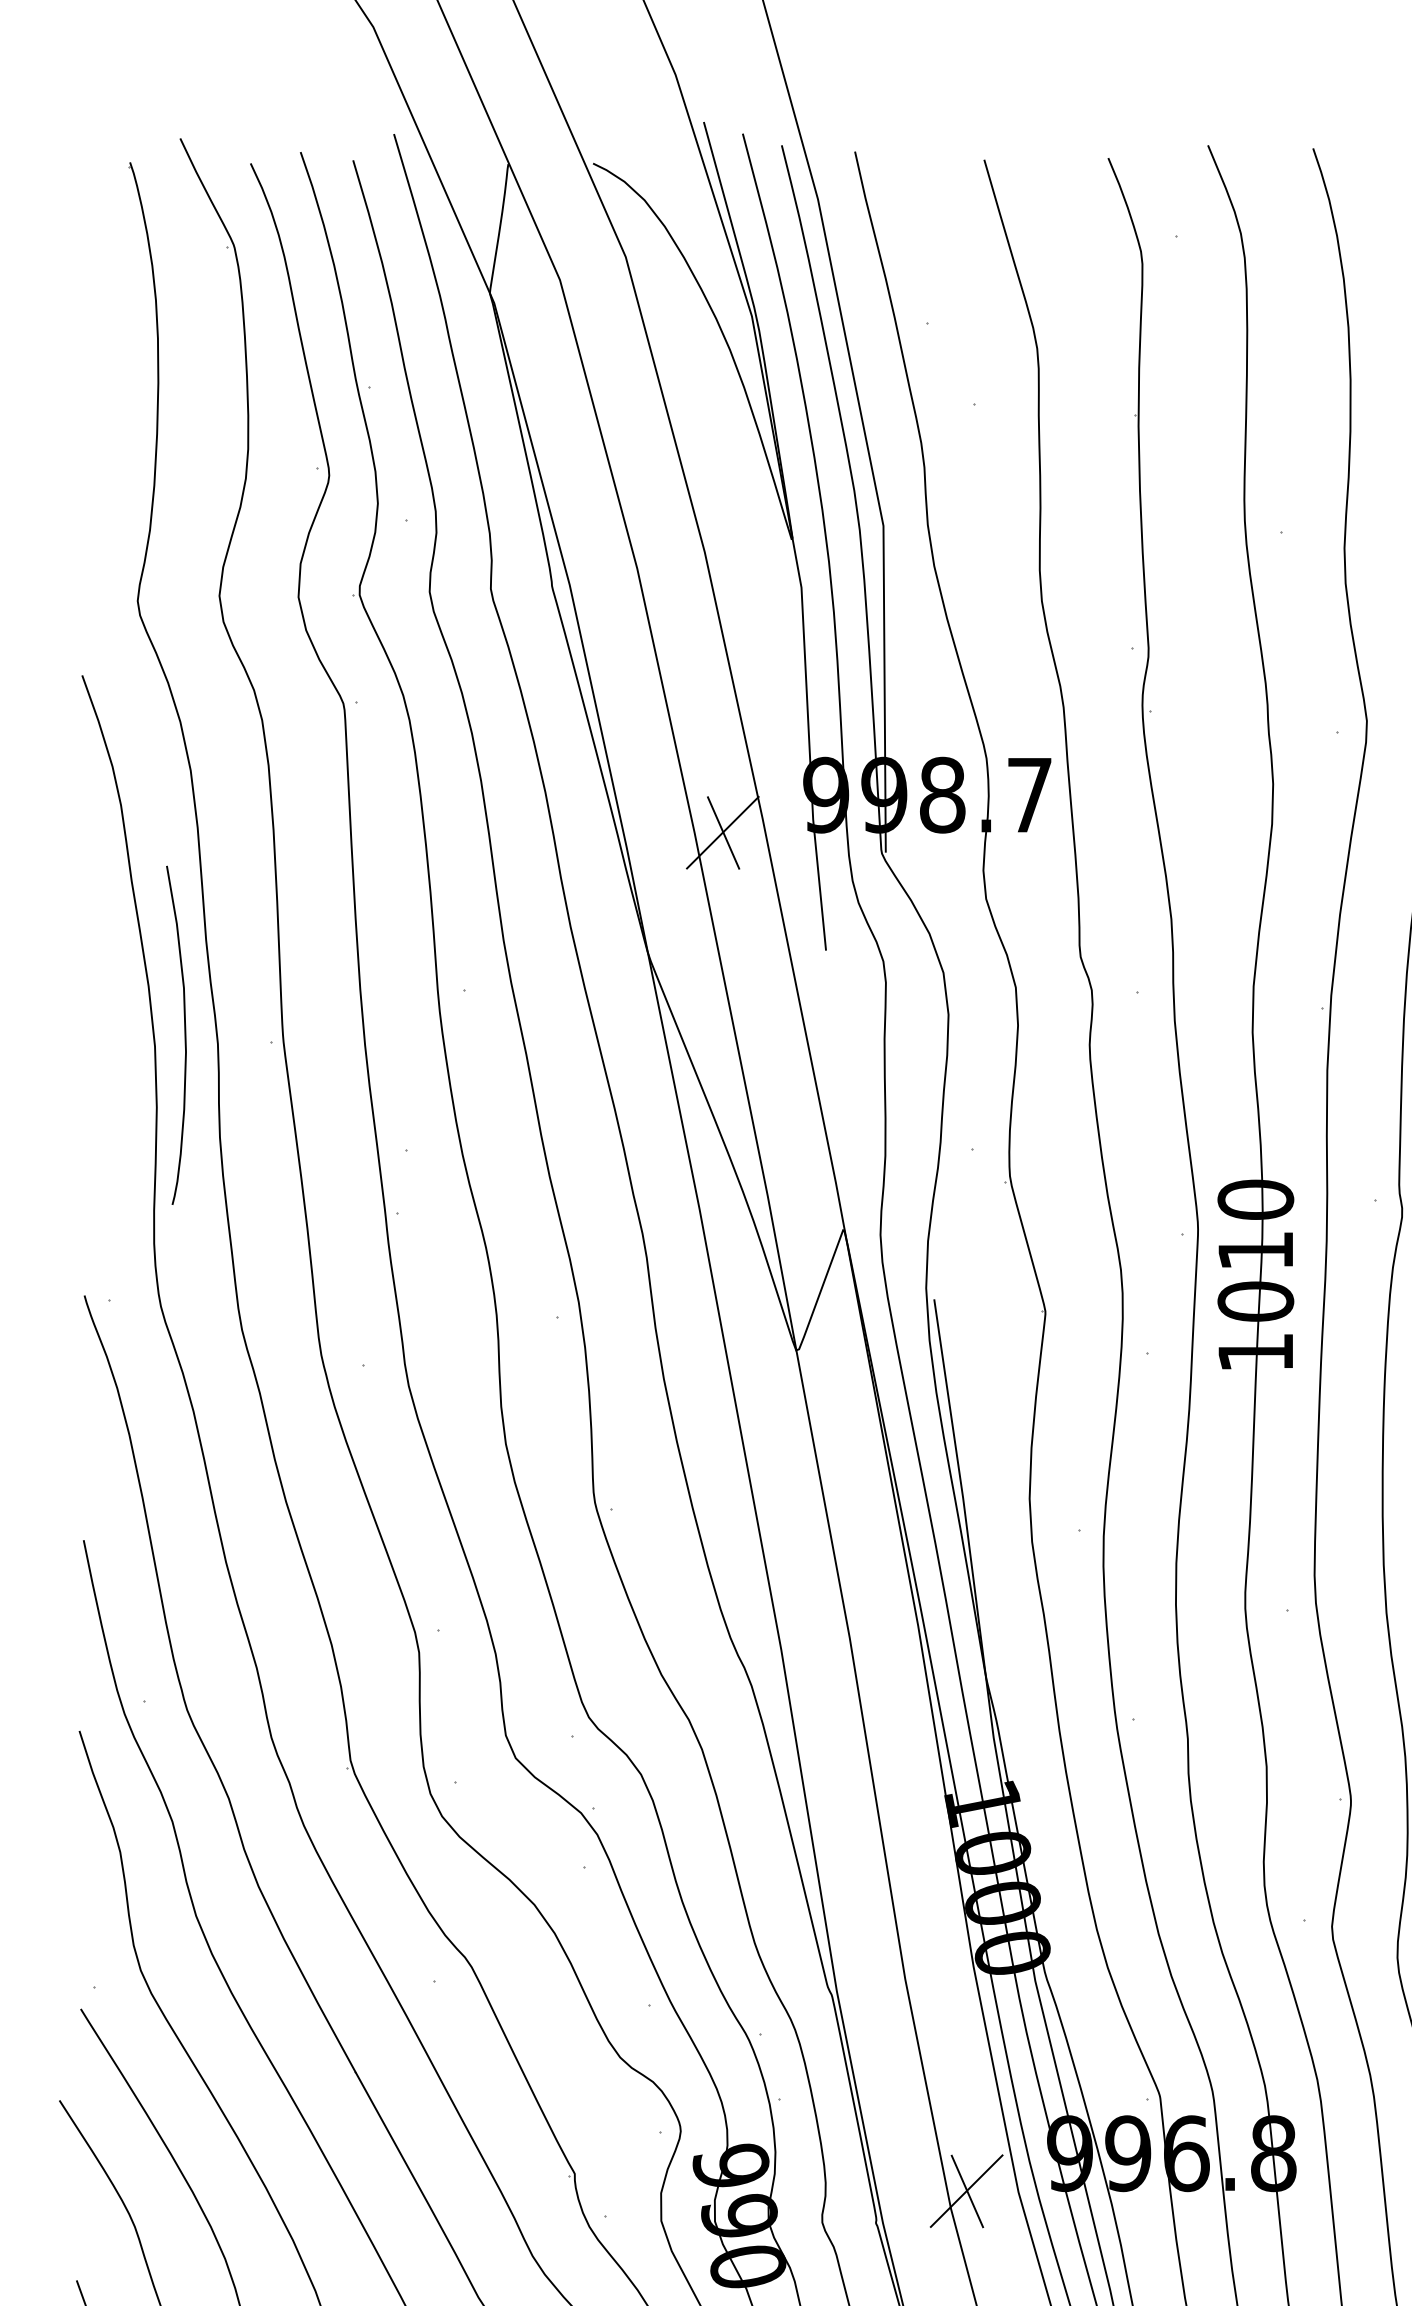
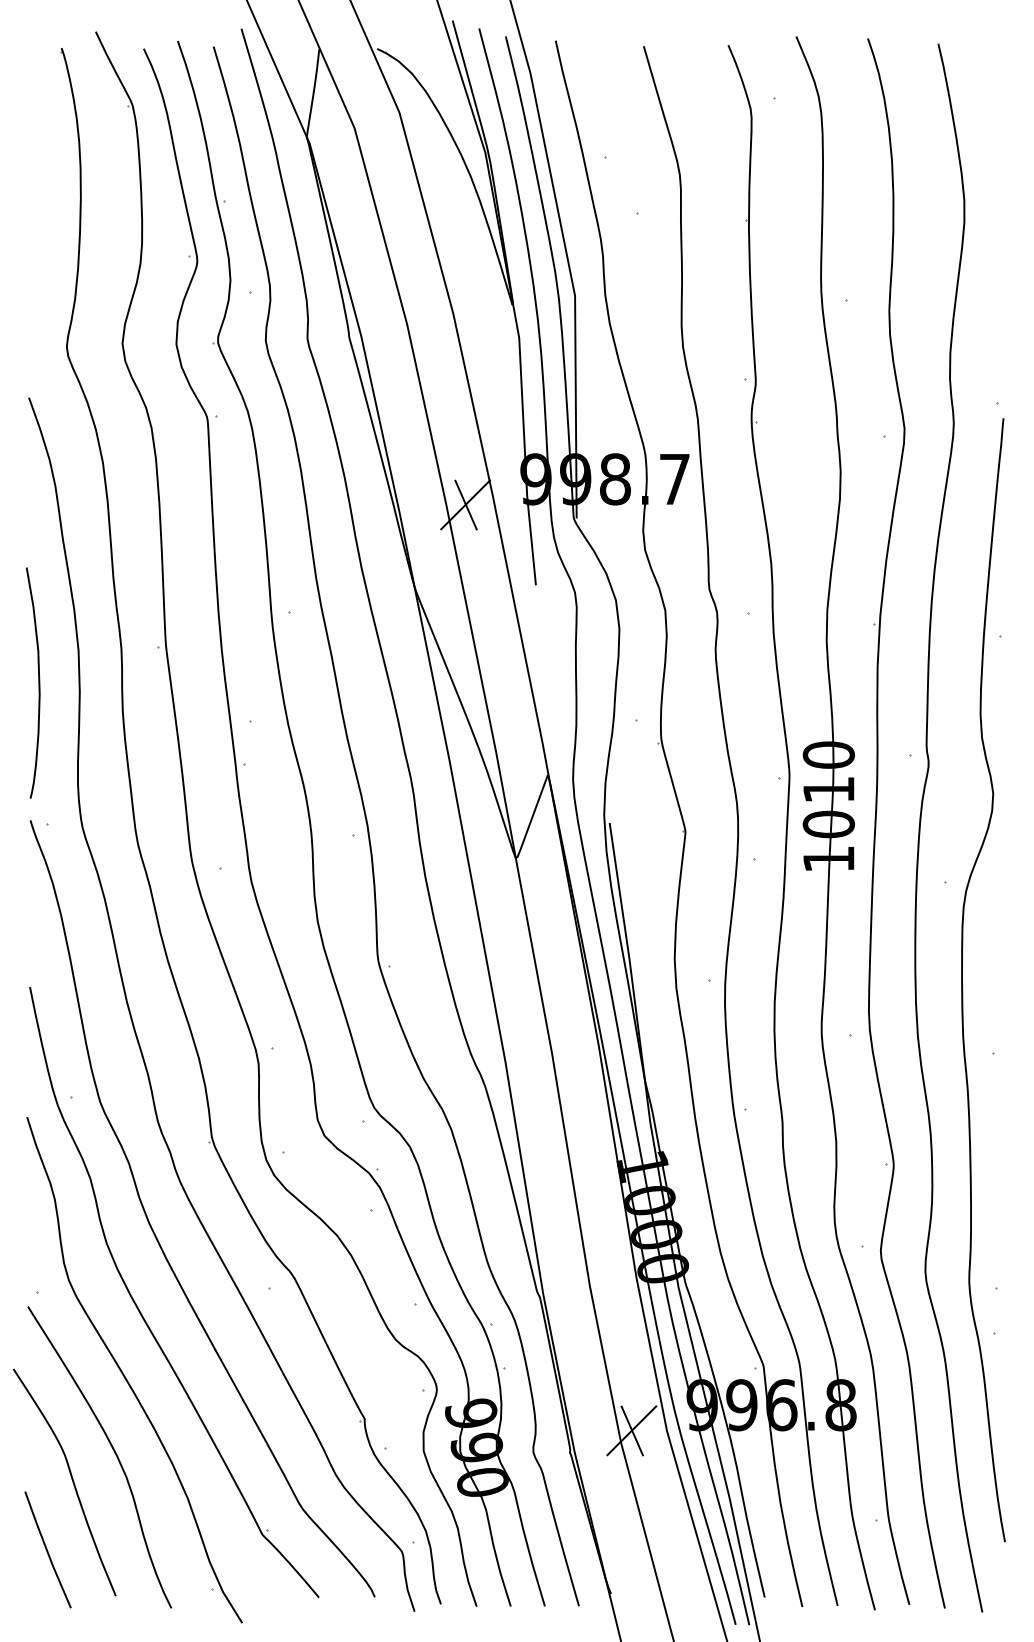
curve: (184, 1034) -> (38, 682), moved

